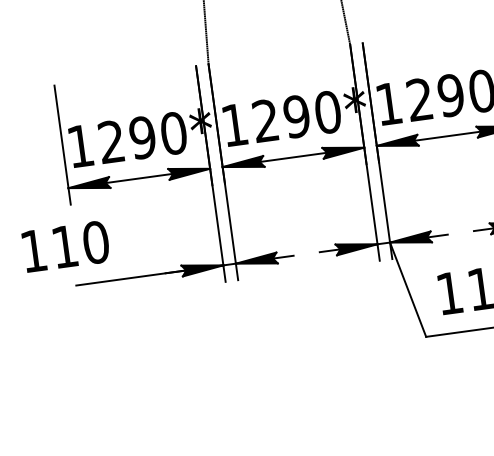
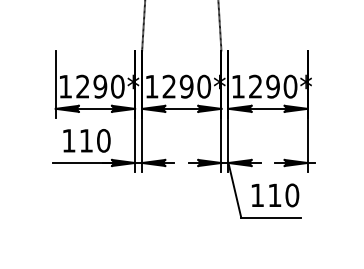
text: (65, 246) -> (86, 140), moved

